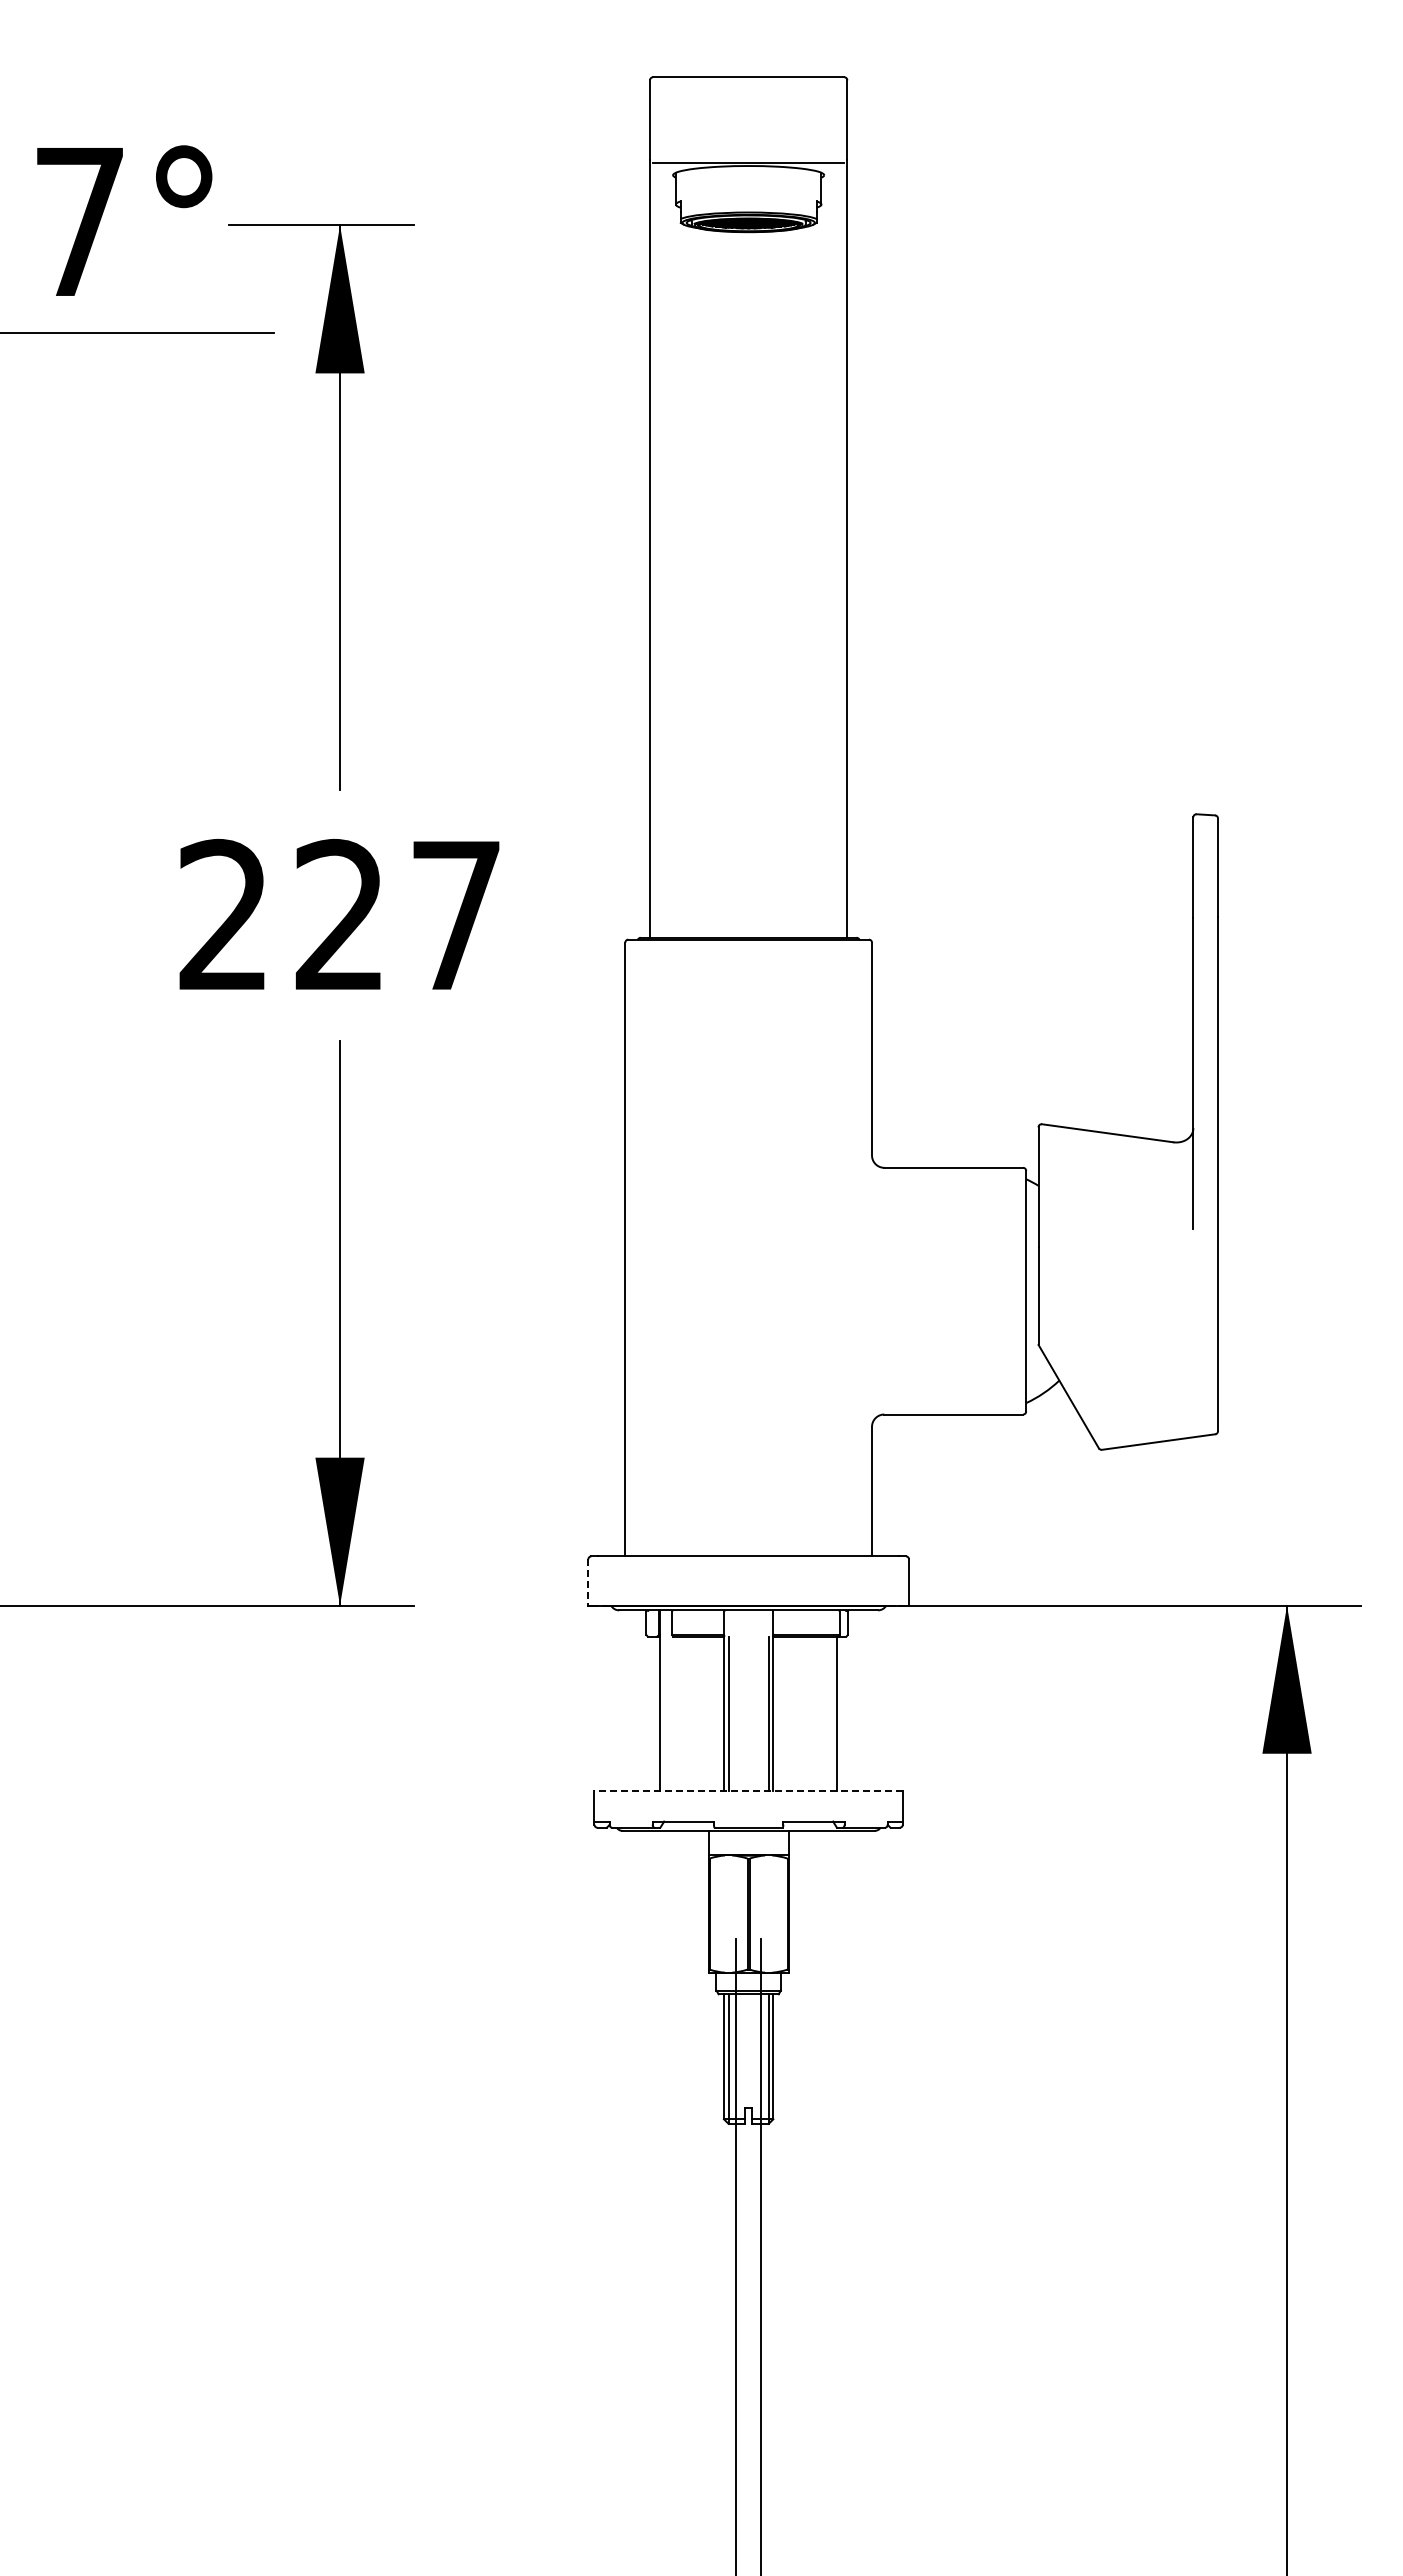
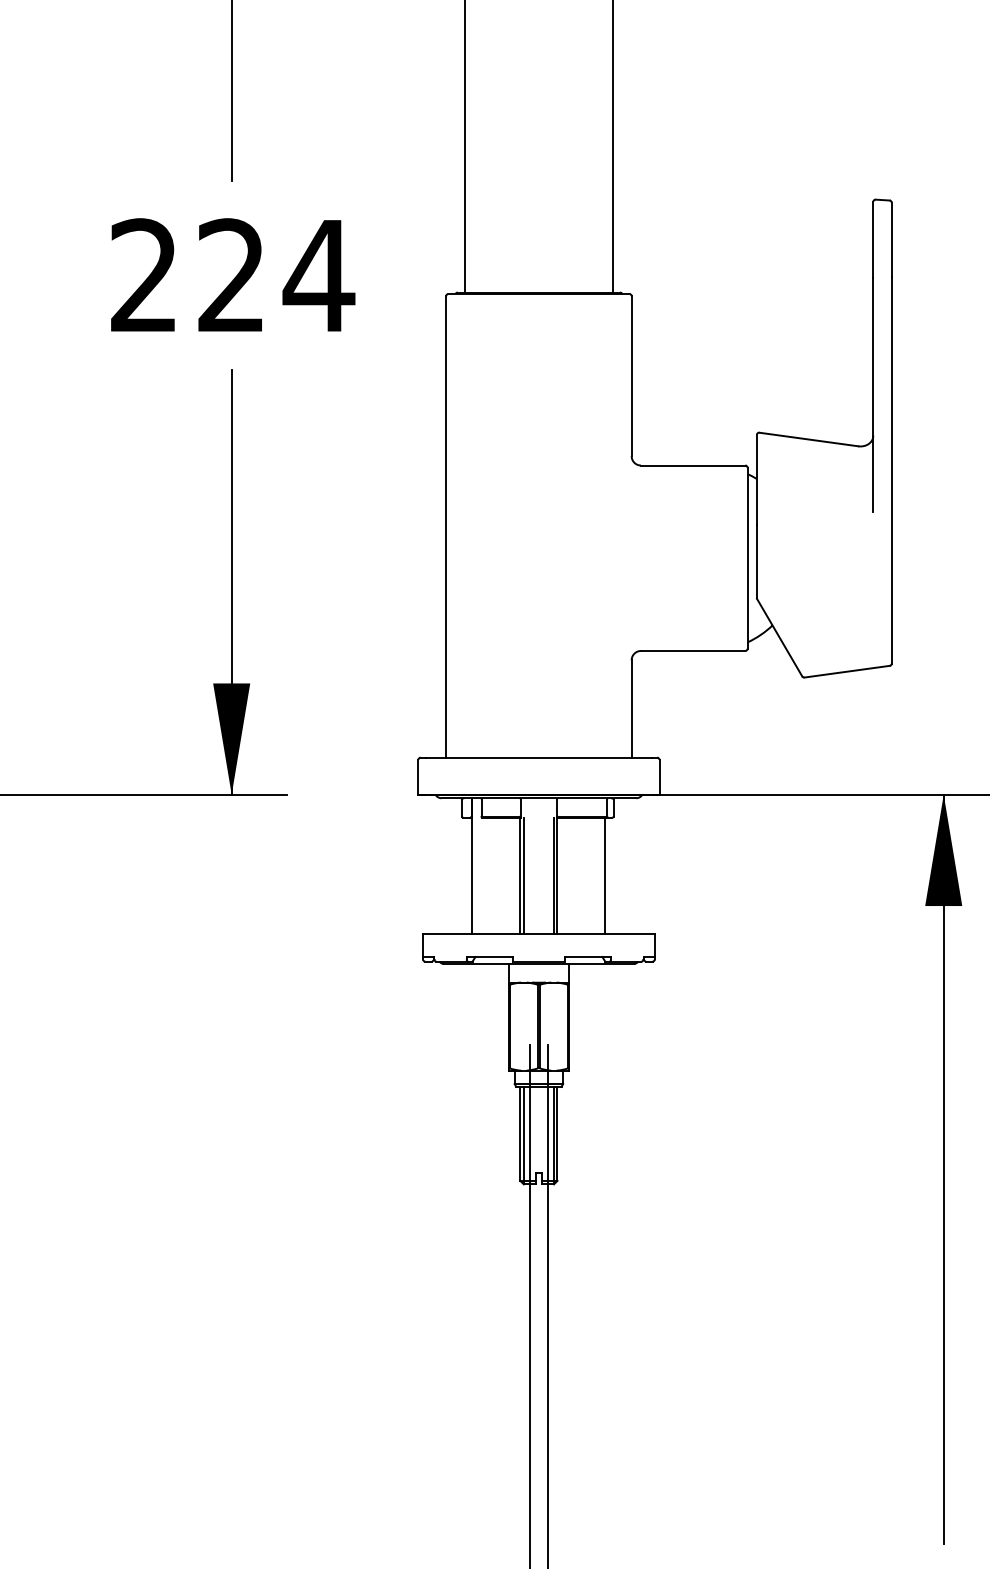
text: (455, 915) -> (318, 275), 227 -> 224
line: (588, 1583) -> (418, 778), dashed -> solid
line: (748, 1790) -> (538, 933), dashed -> solid

